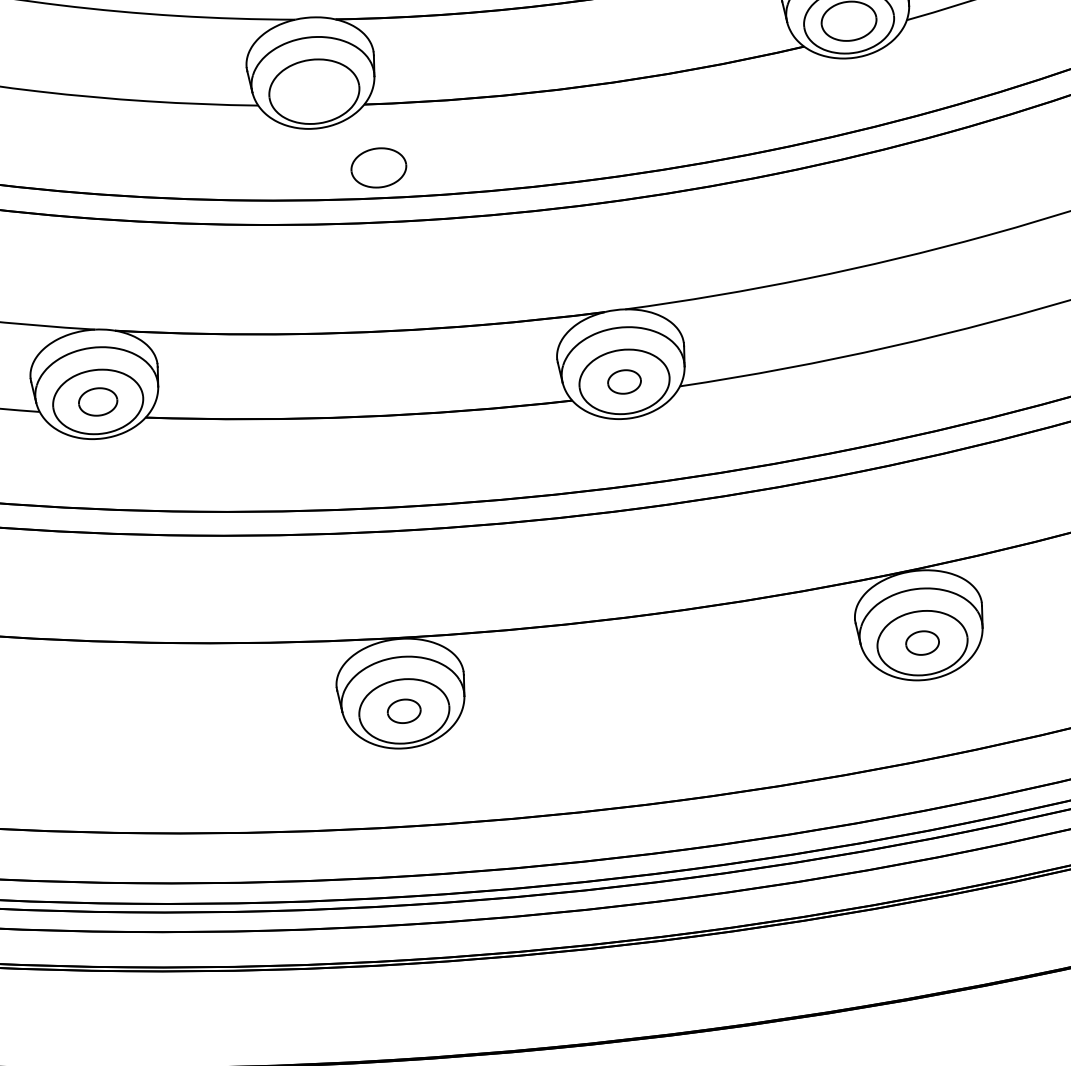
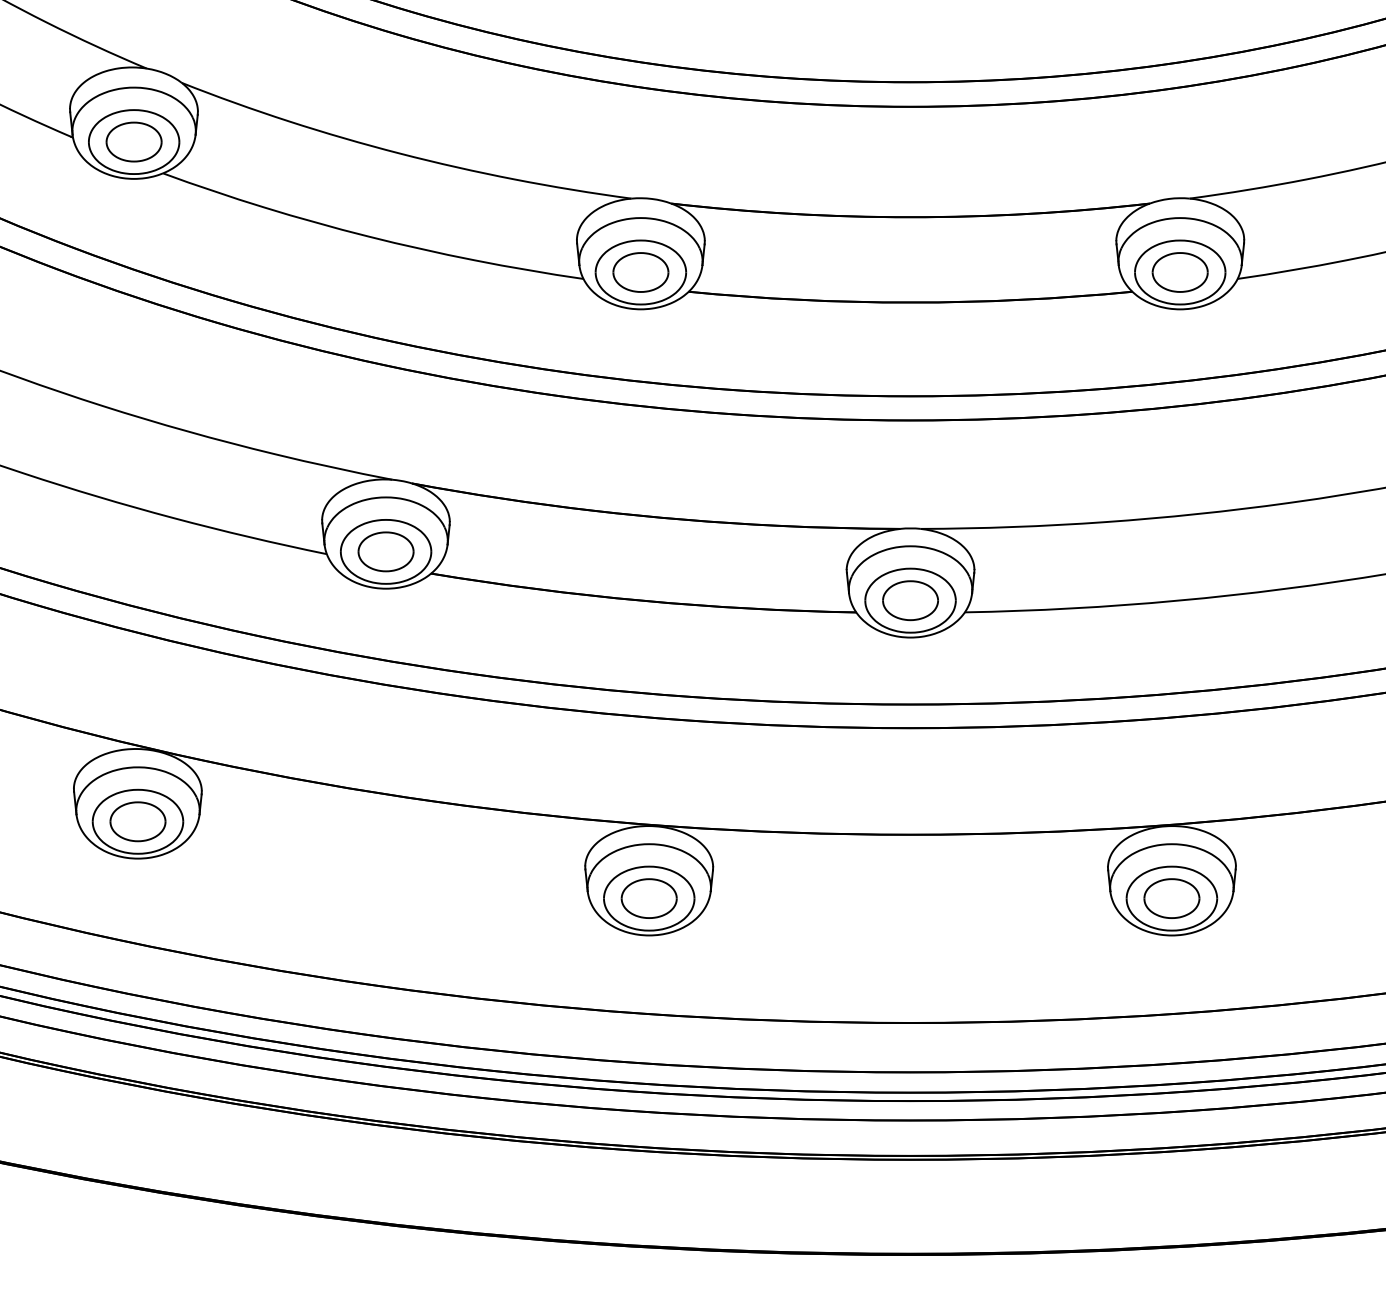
part: (378, 167) -> (640, 272), moved
part: (624, 381) -> (910, 600), size x1.67
part: (97, 401) -> (385, 551), size x1.43
part: (922, 643) -> (1171, 898), size x1.67
part: (403, 711) -> (648, 898), size x1.67

